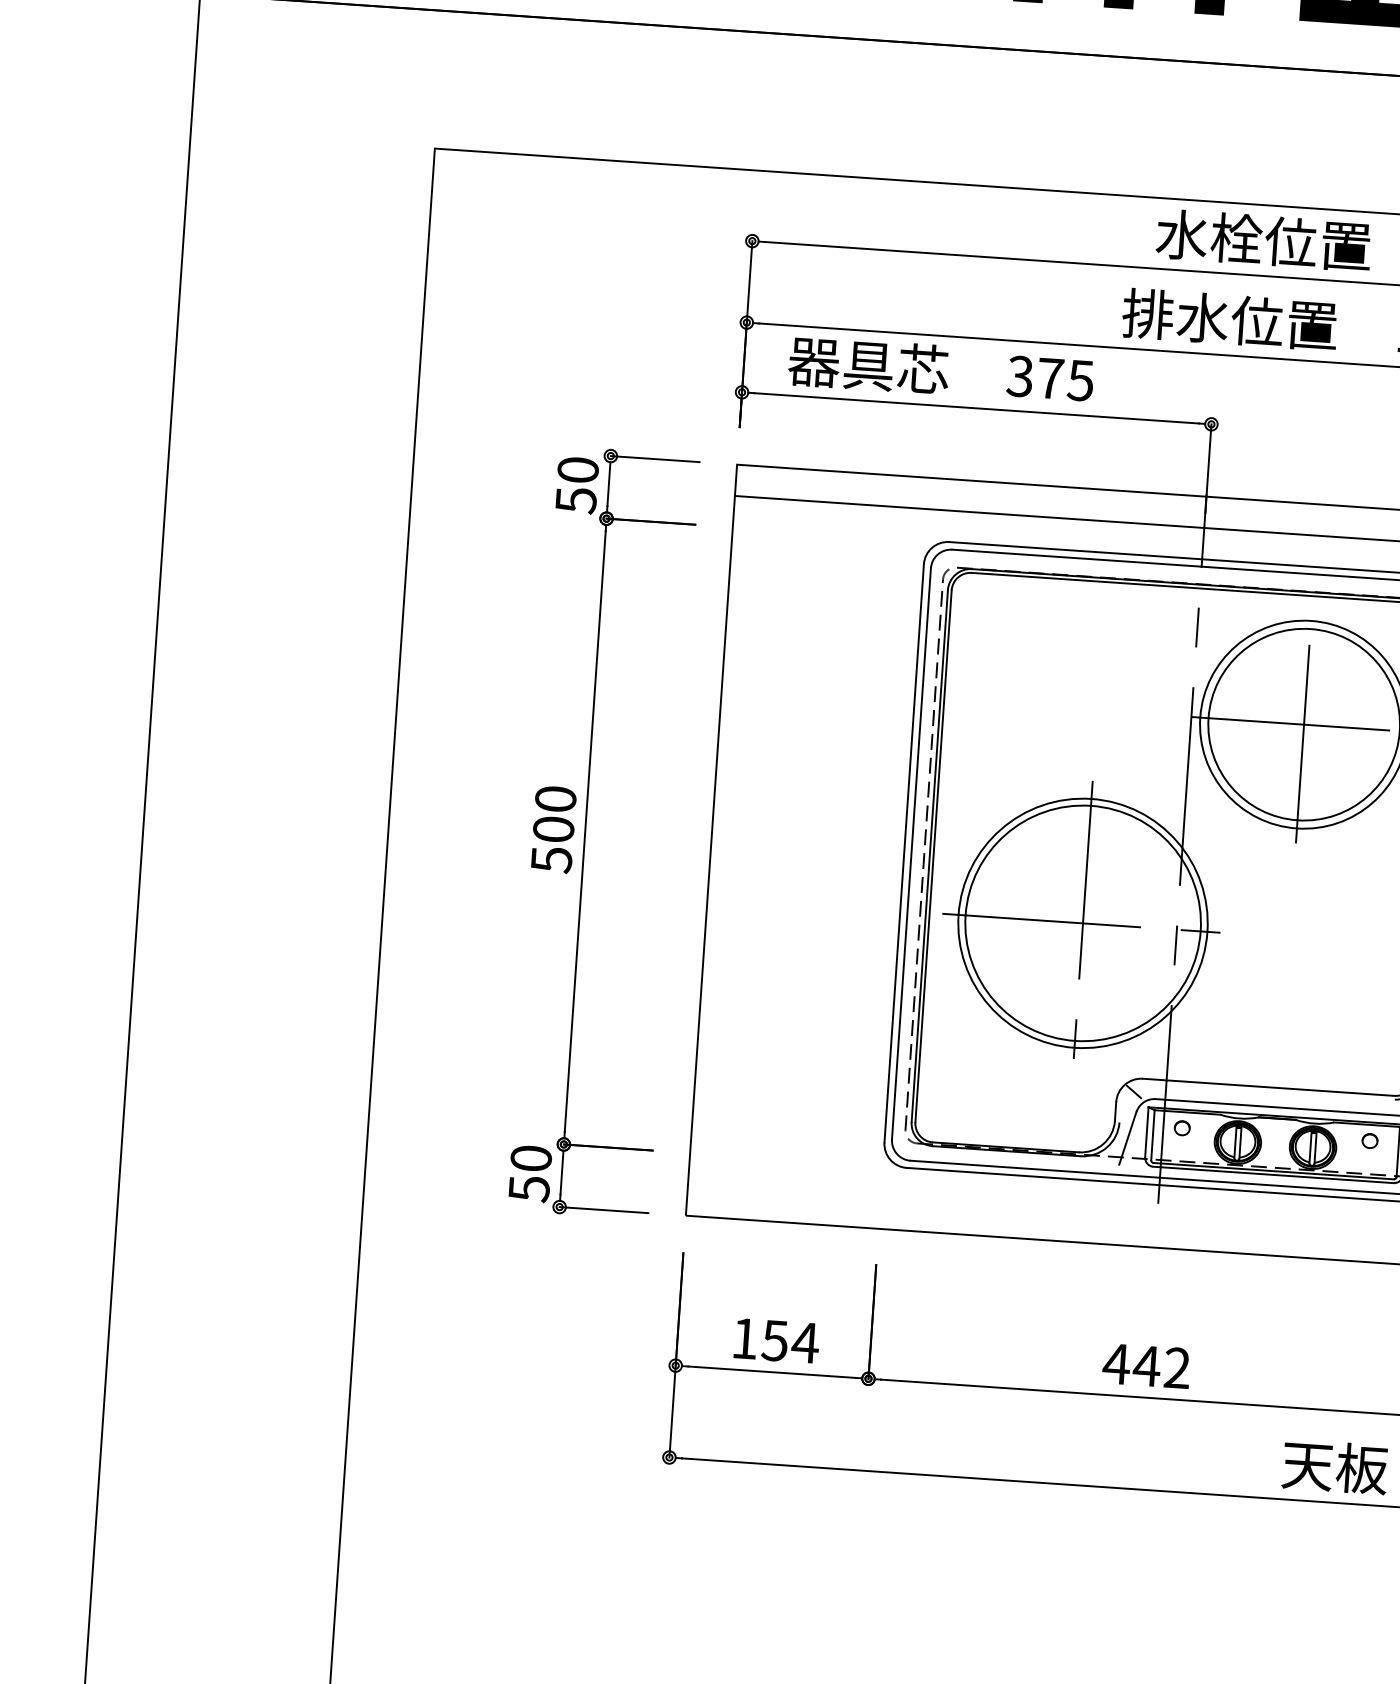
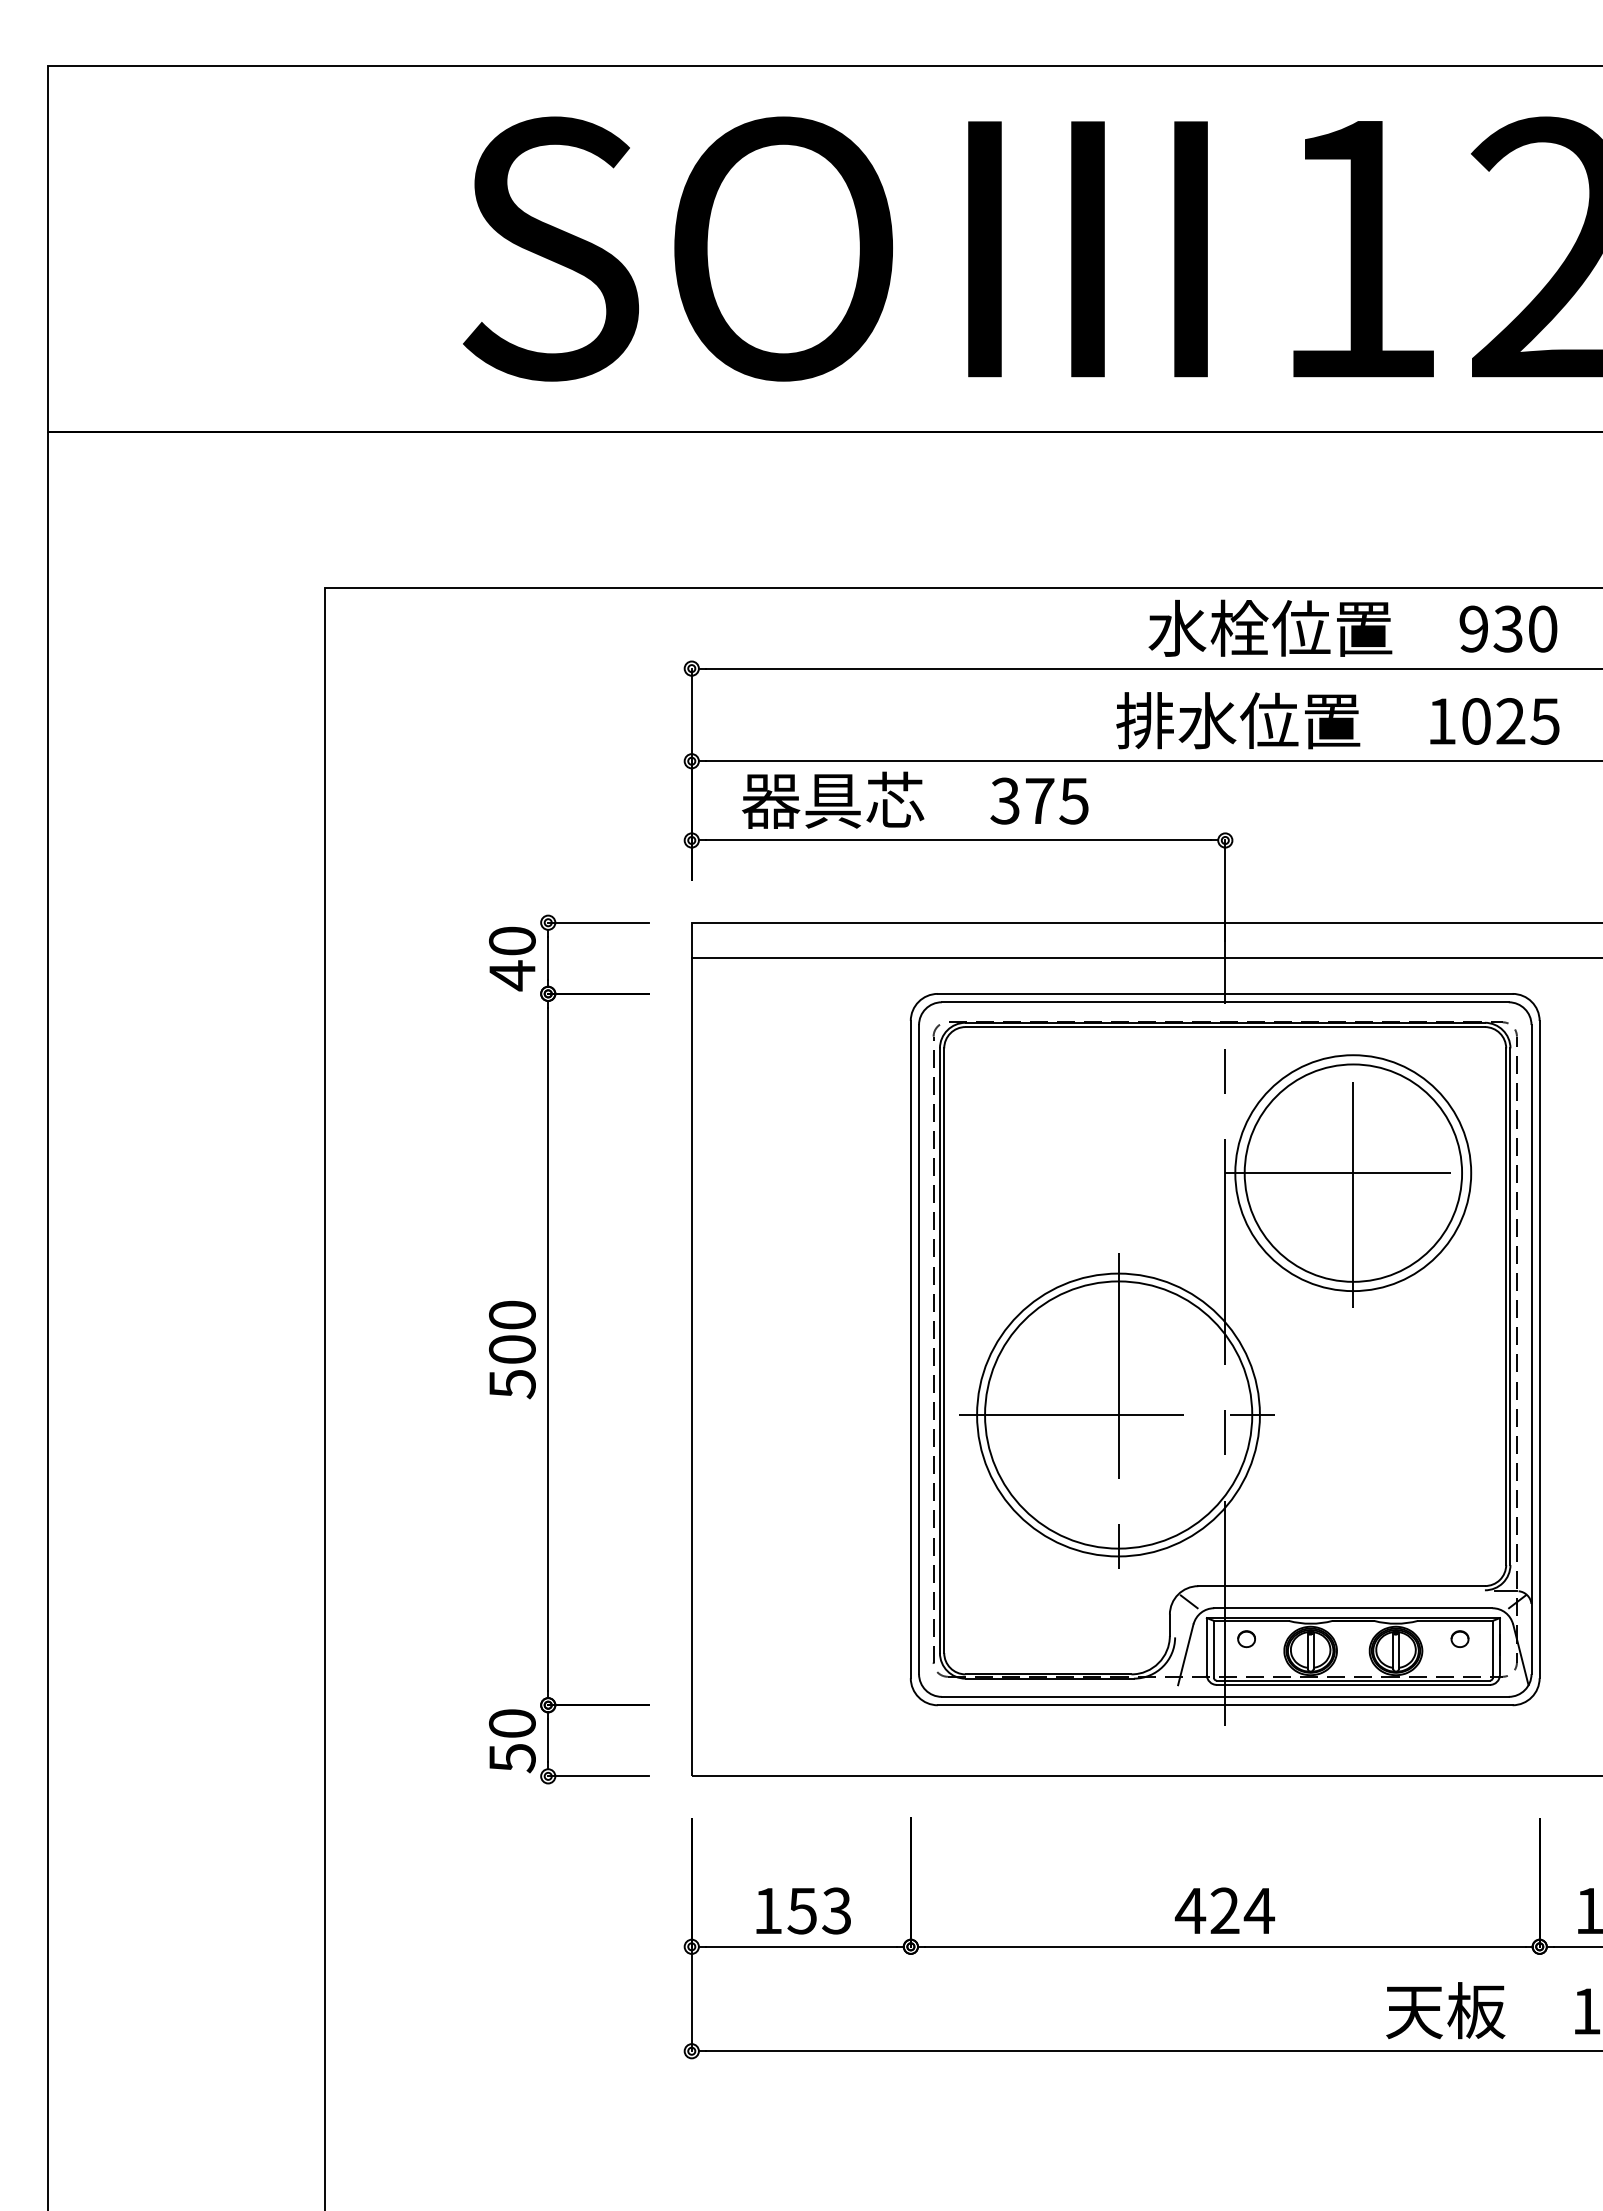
text: (576, 500) -> (512, 975), 50 -> 40
text: (805, 1342) -> (836, 1910), 154 -> 153
text: (1162, 1366) -> (1242, 1910), 442 -> 424

